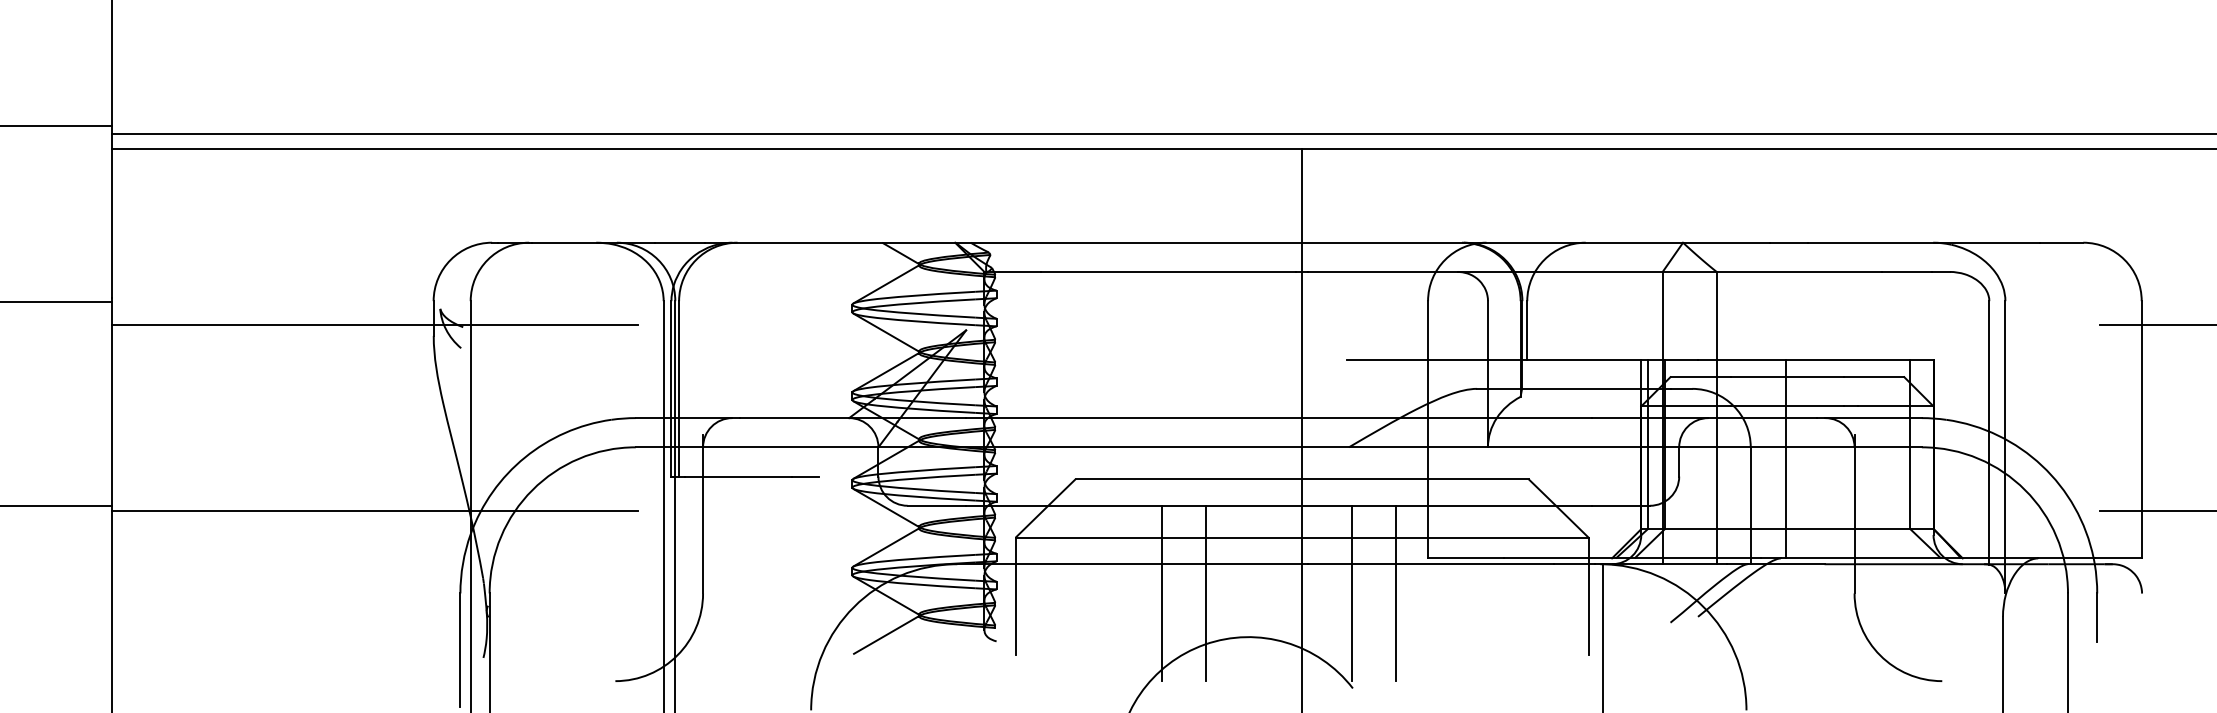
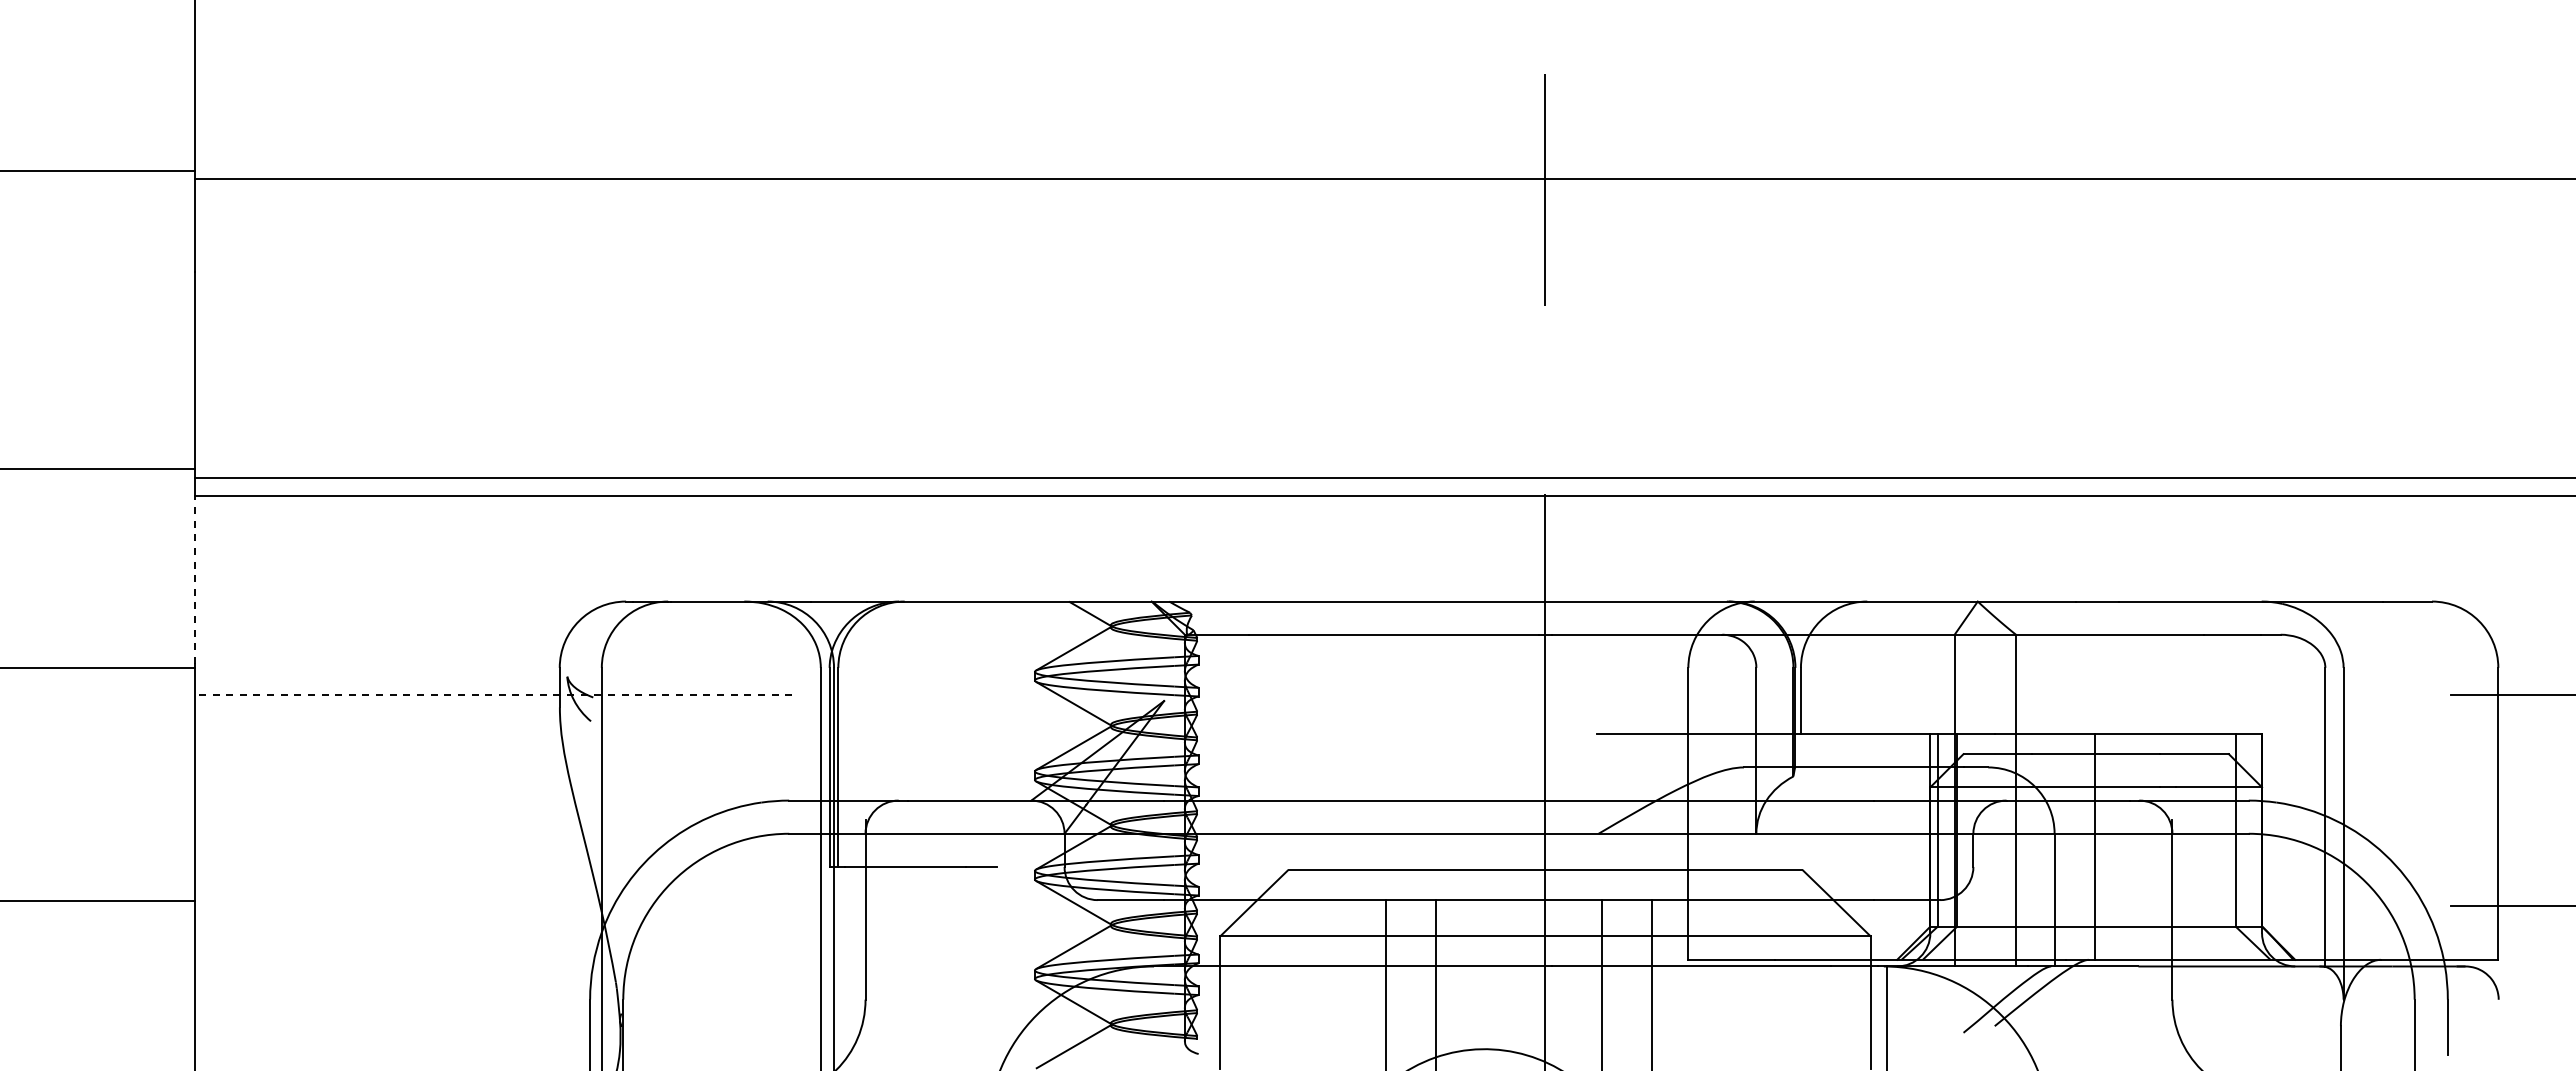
line: (112, 223) -> (195, 579), solid -> dashed
line: (375, 324) -> (493, 694), solid -> dashed
line: (375, 511) -> (493, 906), removed

